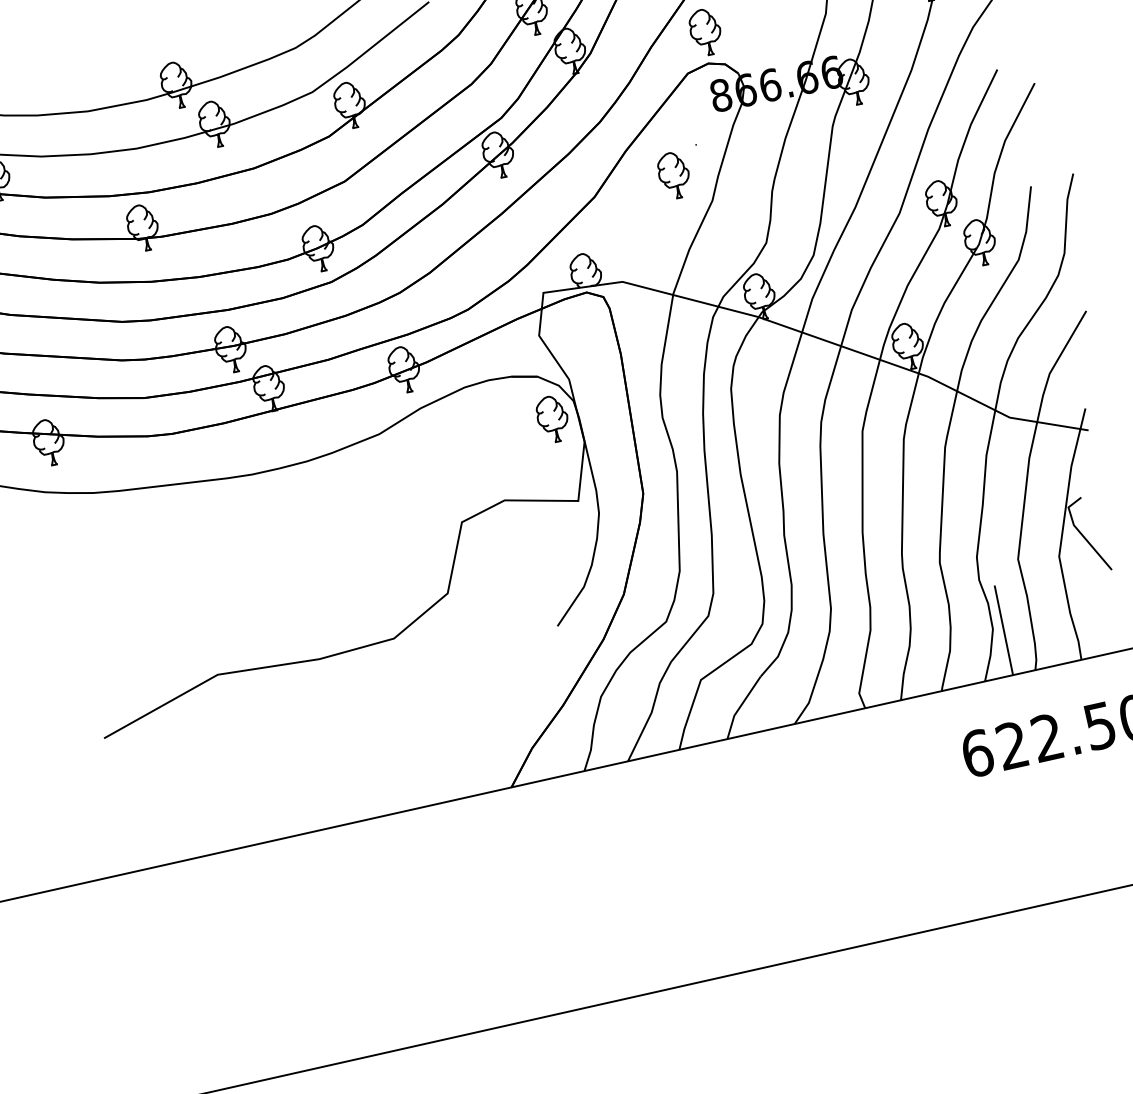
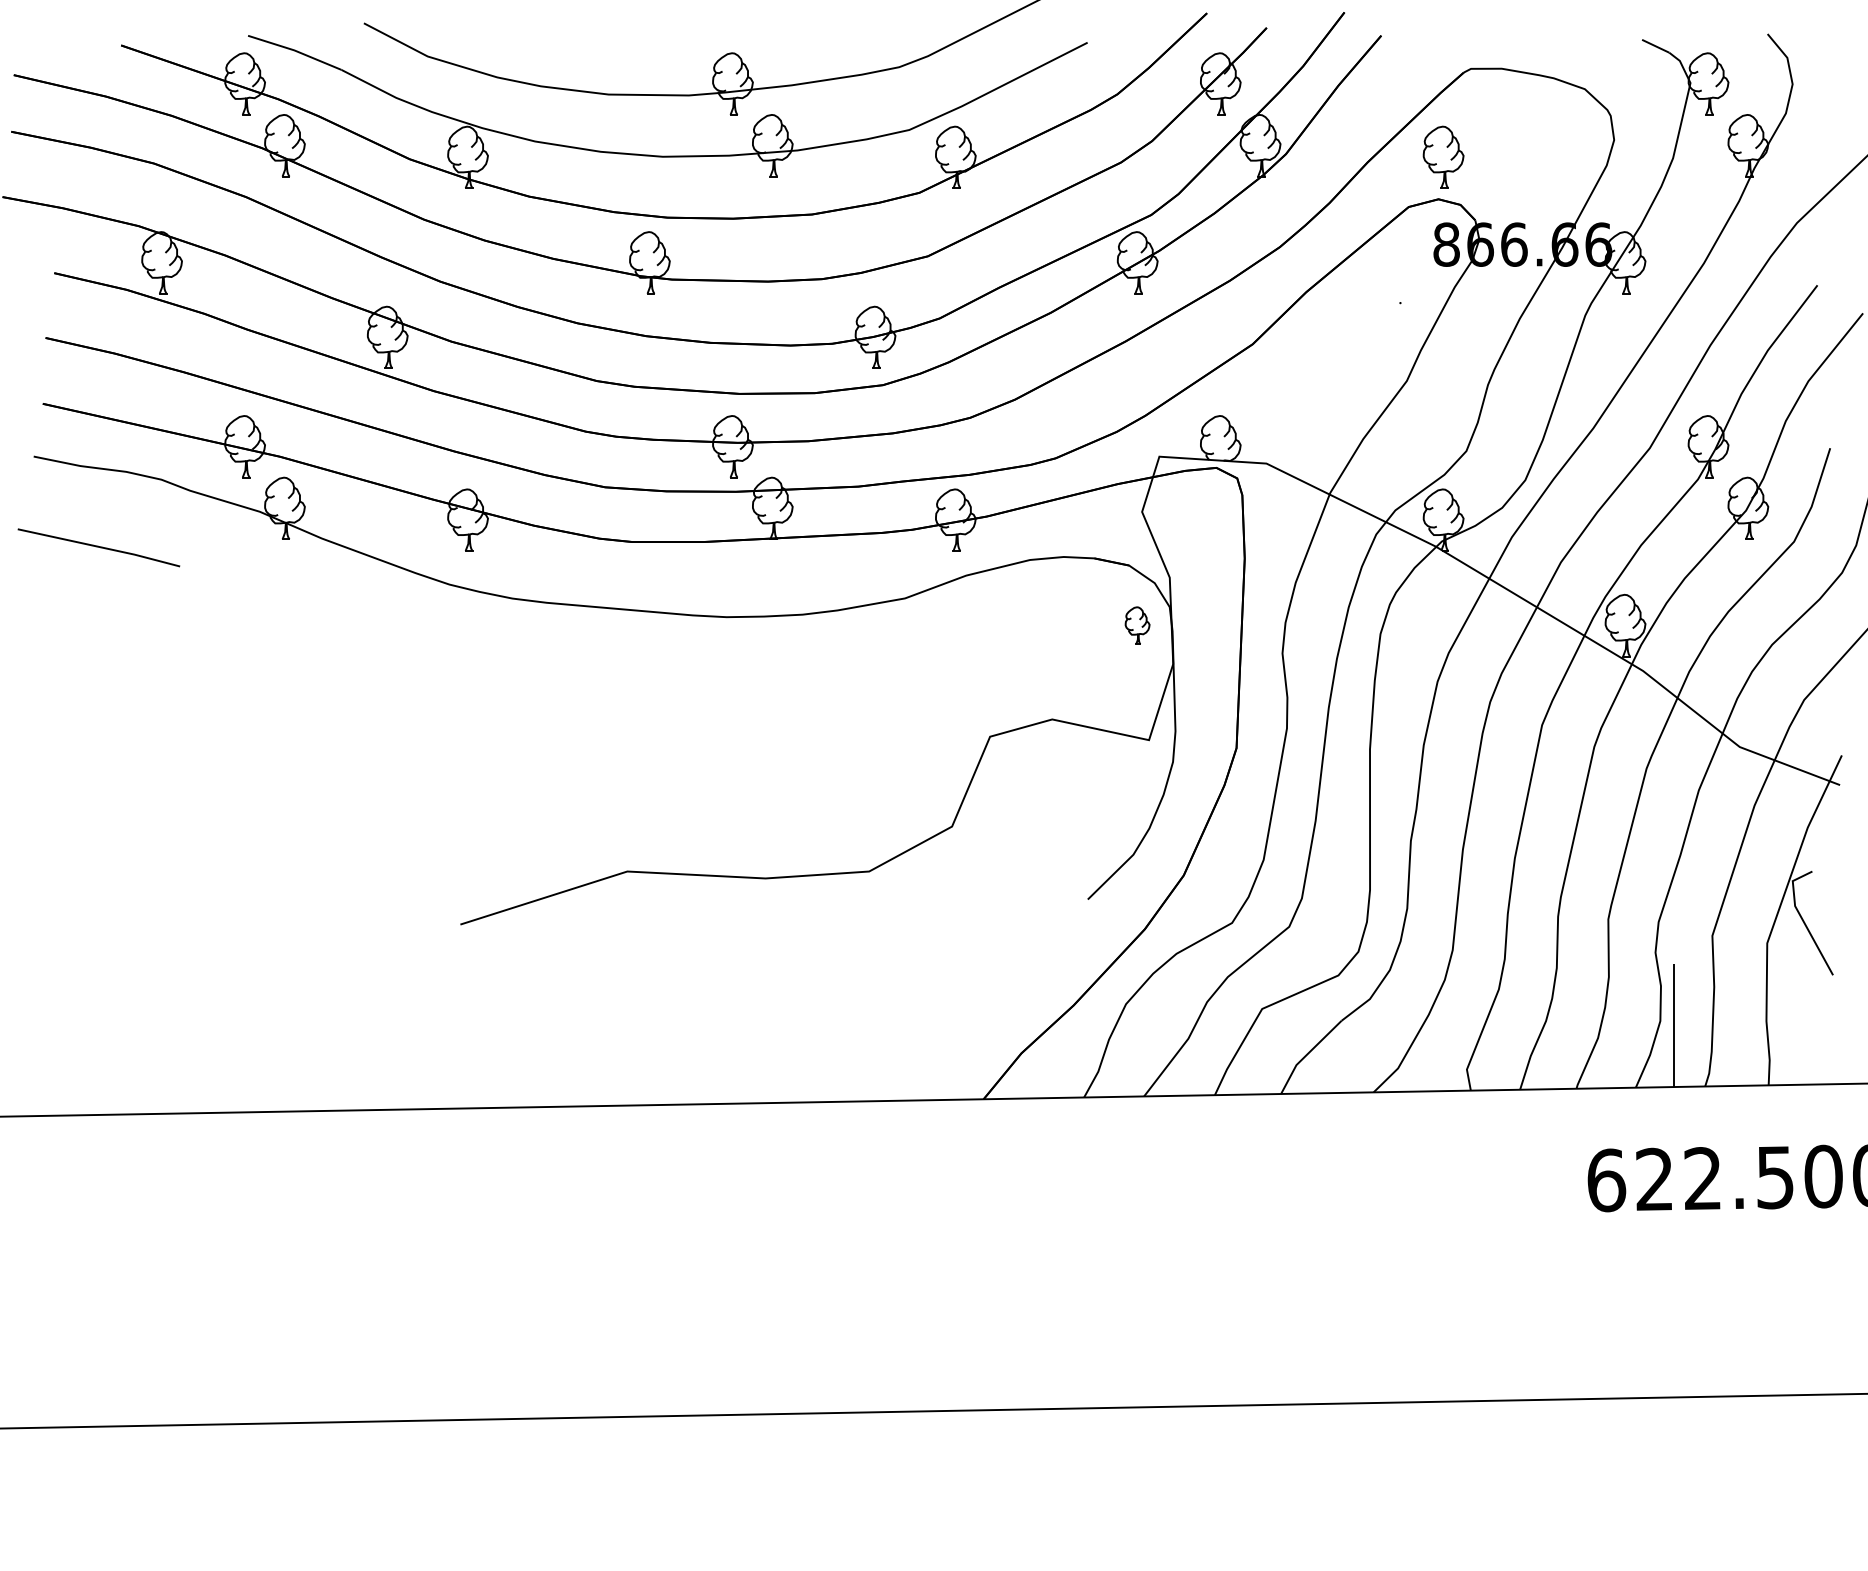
part: (674, 174) -> (1363, 336), removed
part: (552, 419) -> (1137, 625), size x0.6

